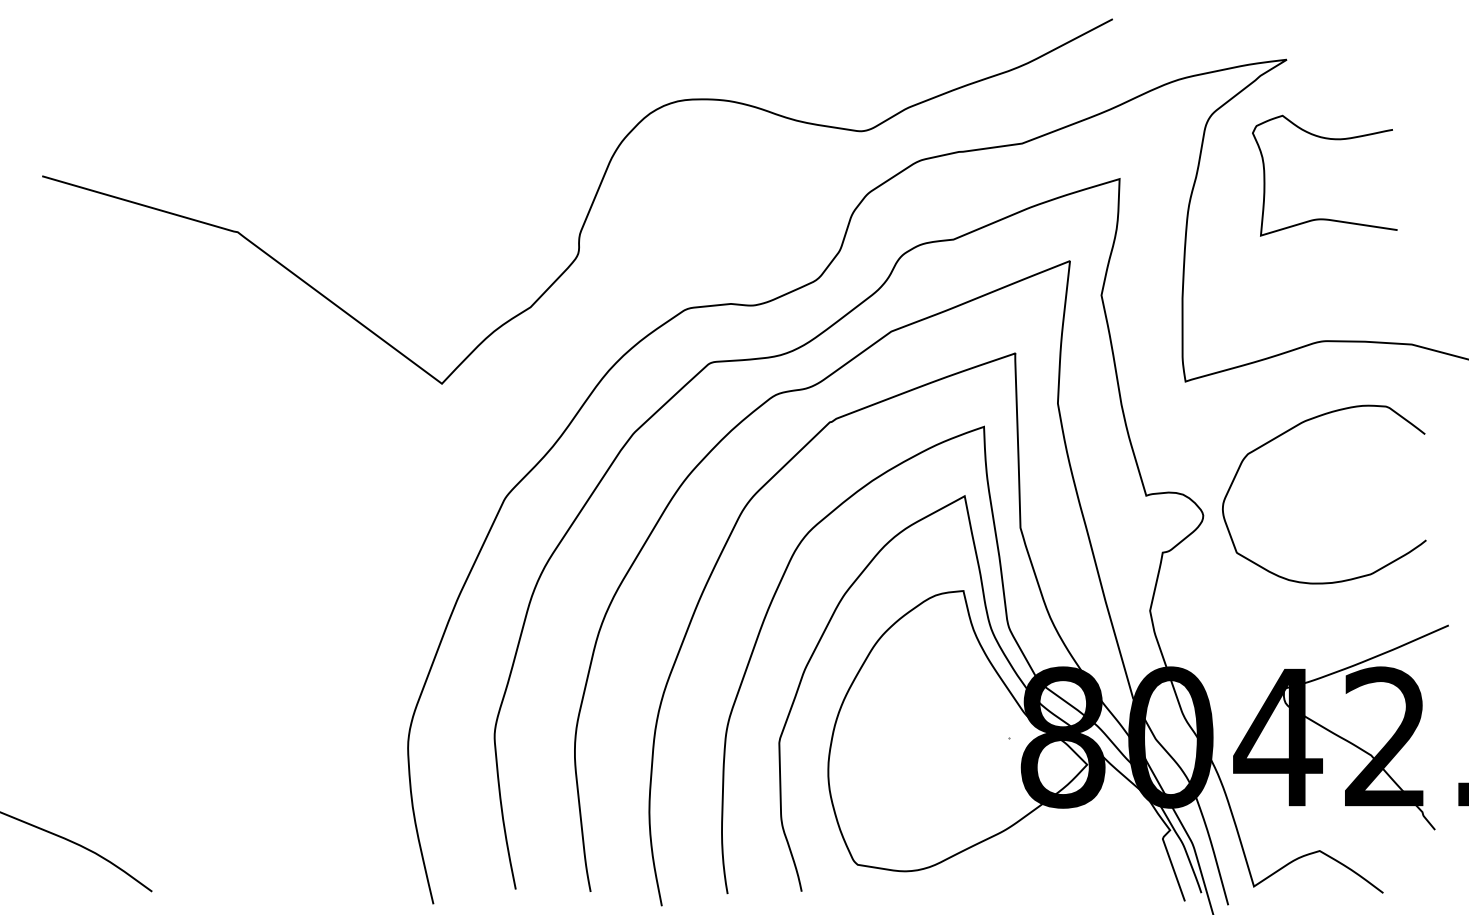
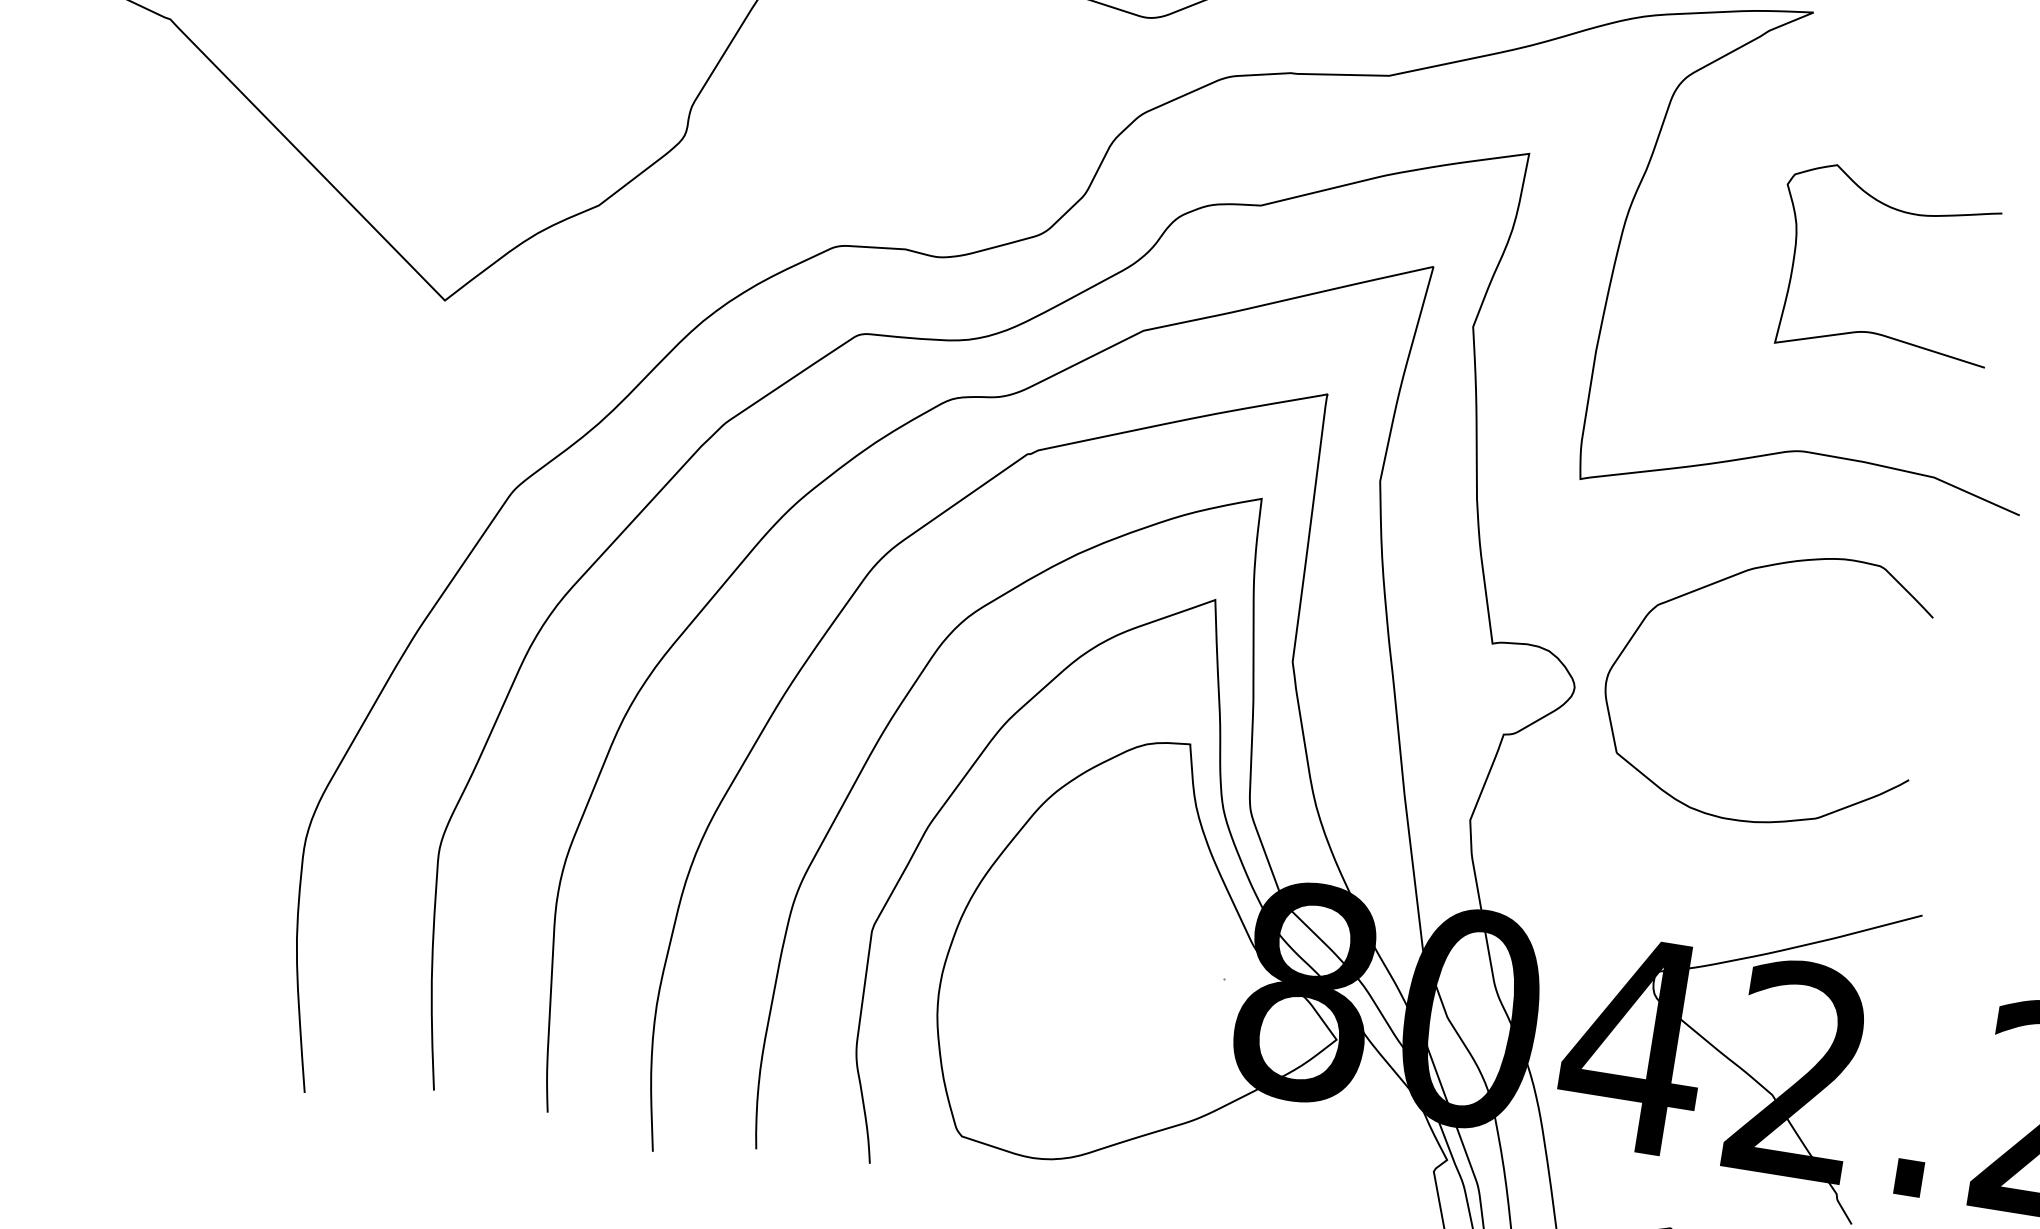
curve: (1325, 139) -> (1897, 211), moved

